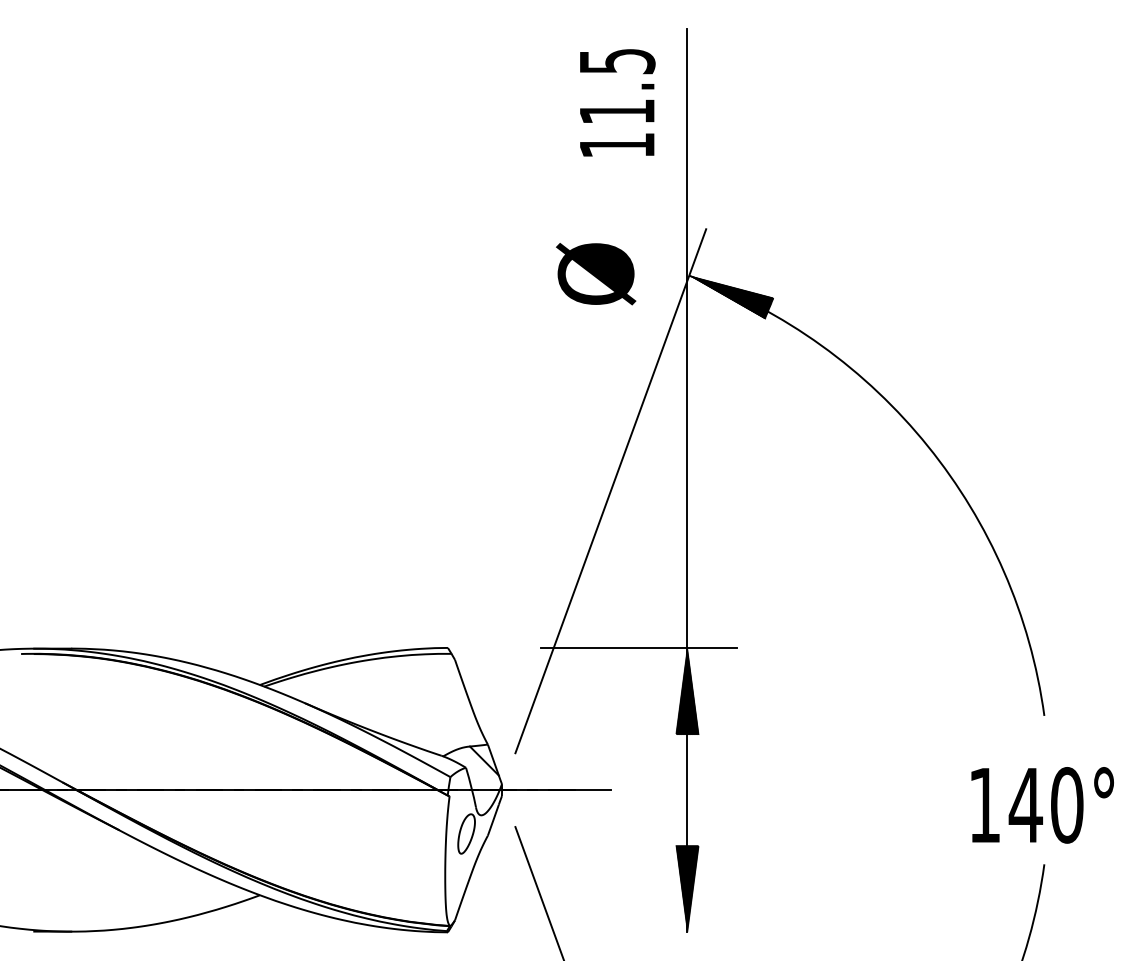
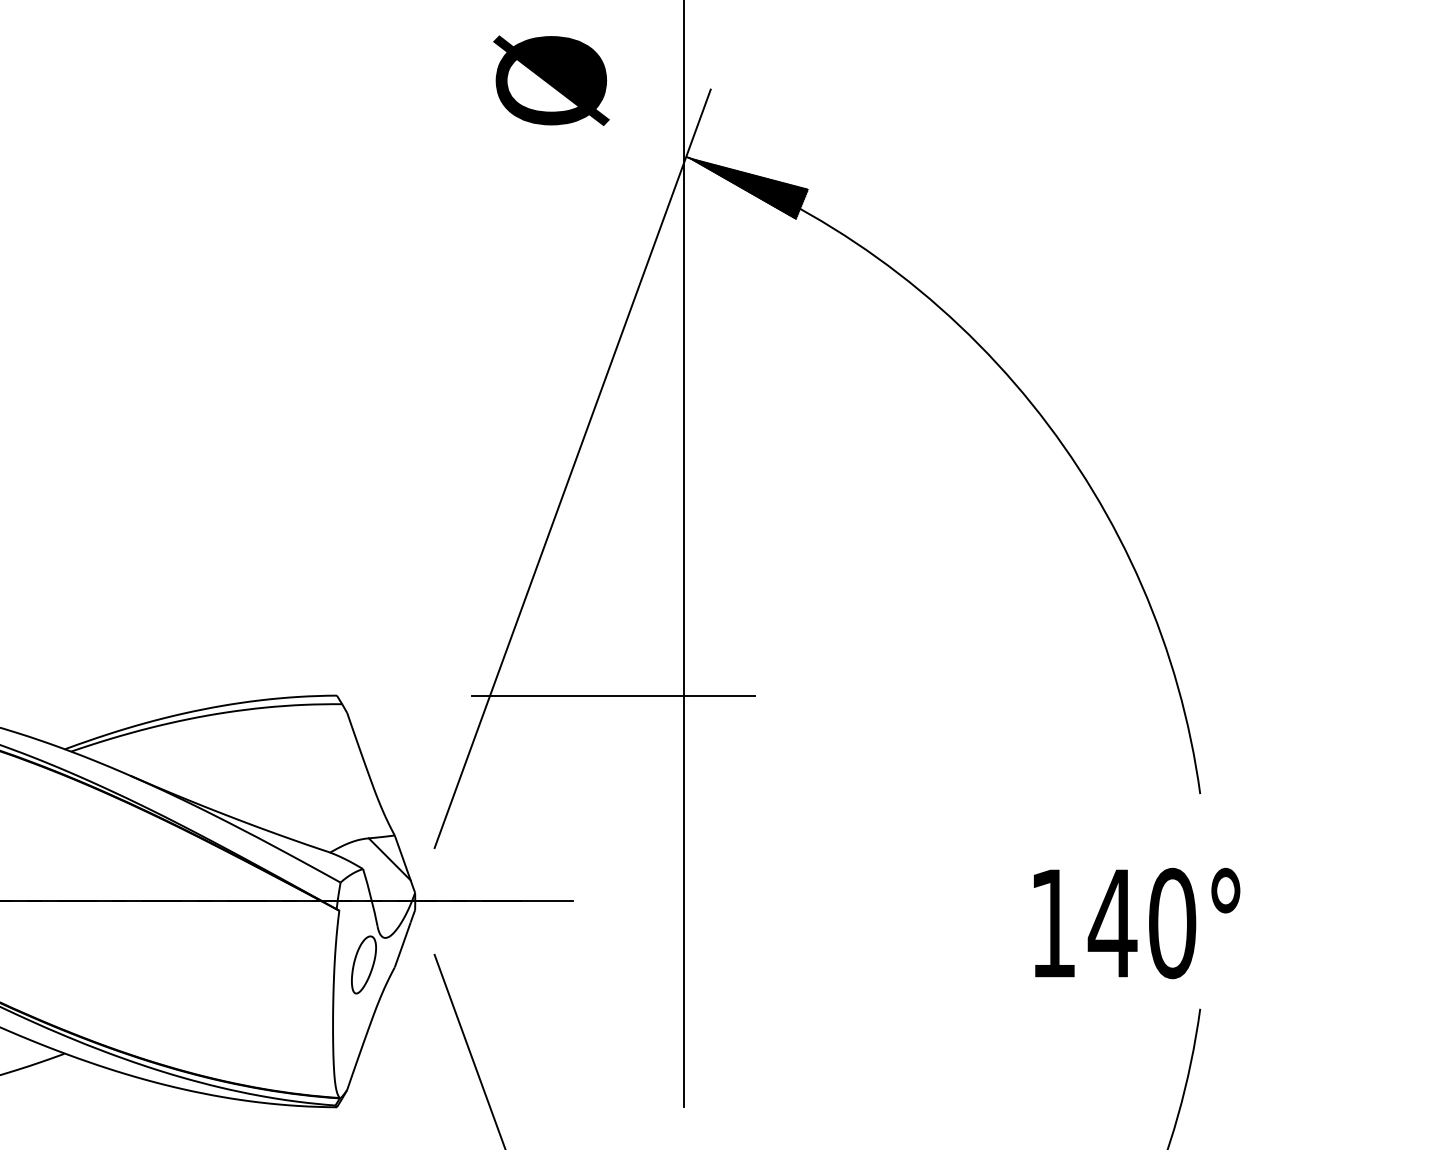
text: (596, 274) -> (551, 81), moved
hatch: (687, 691) -> (683, 758), removed
text: (1042, 805) -> (1136, 923), moved
hatch: (687, 888) -> (683, 1043), removed

